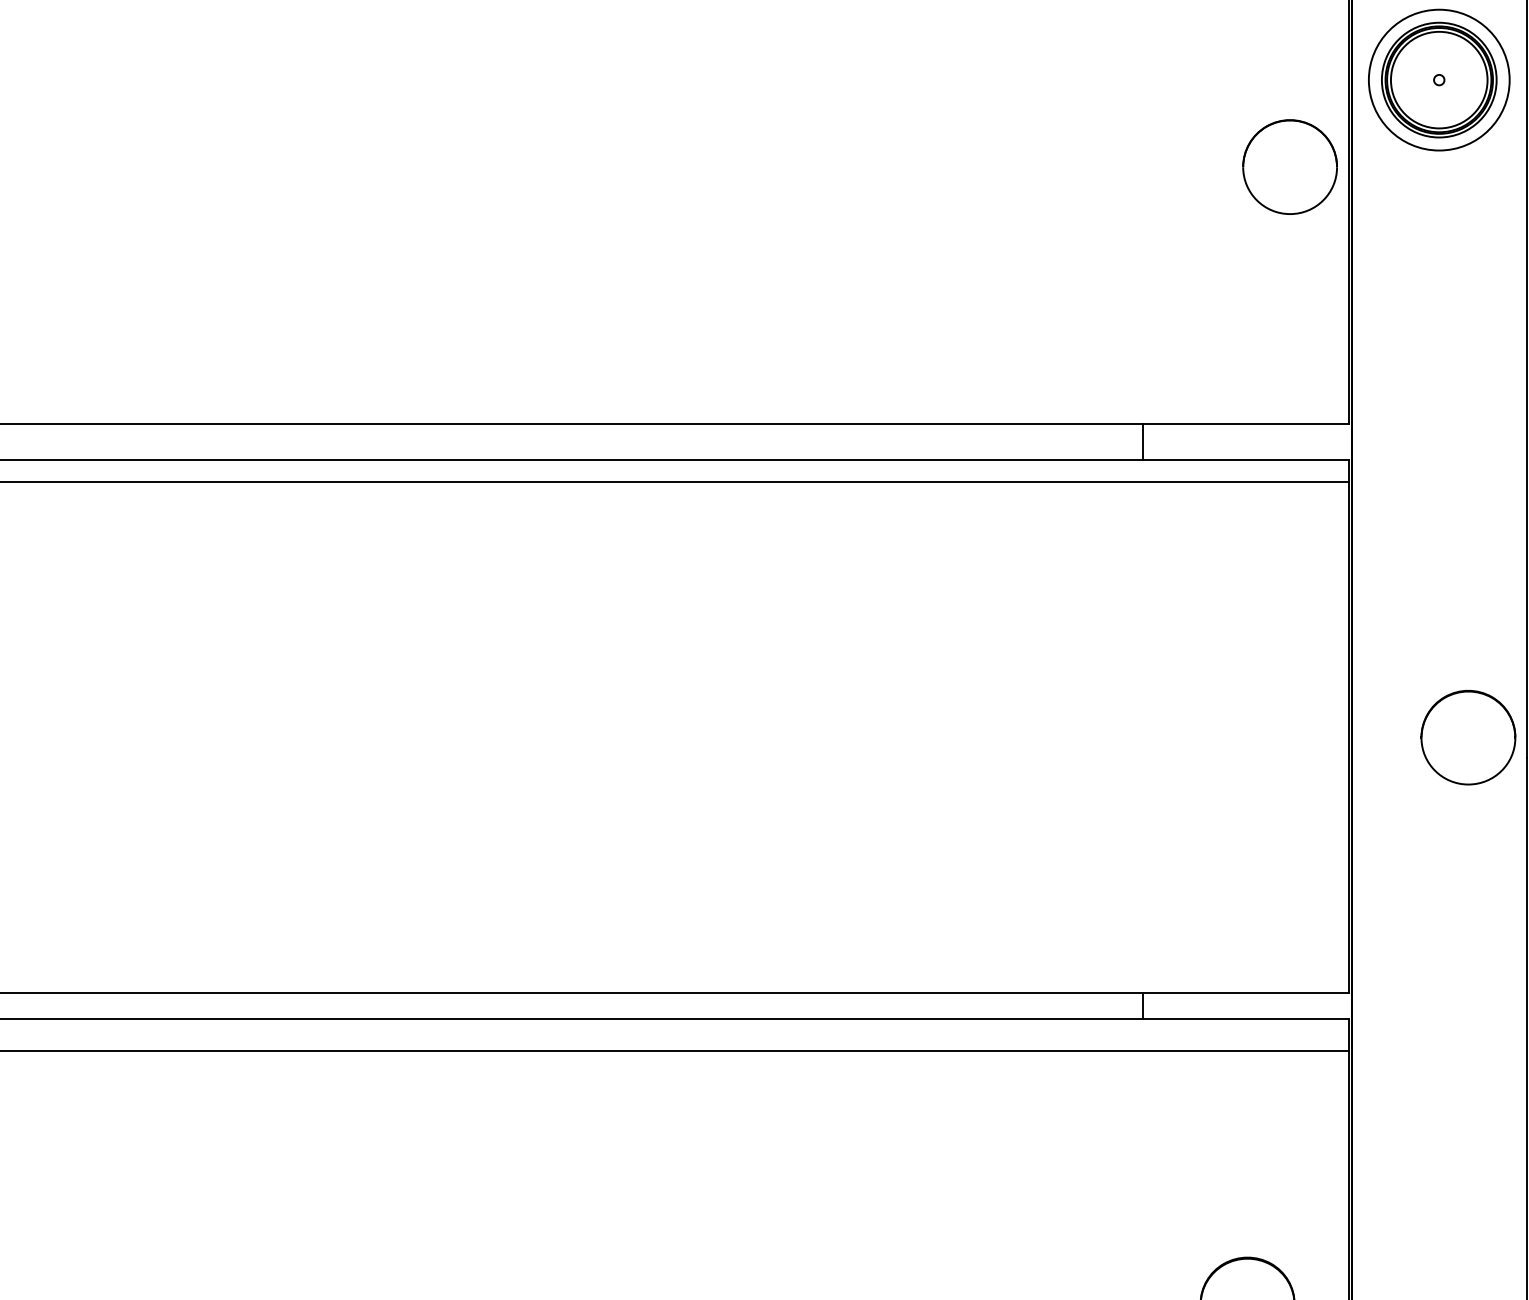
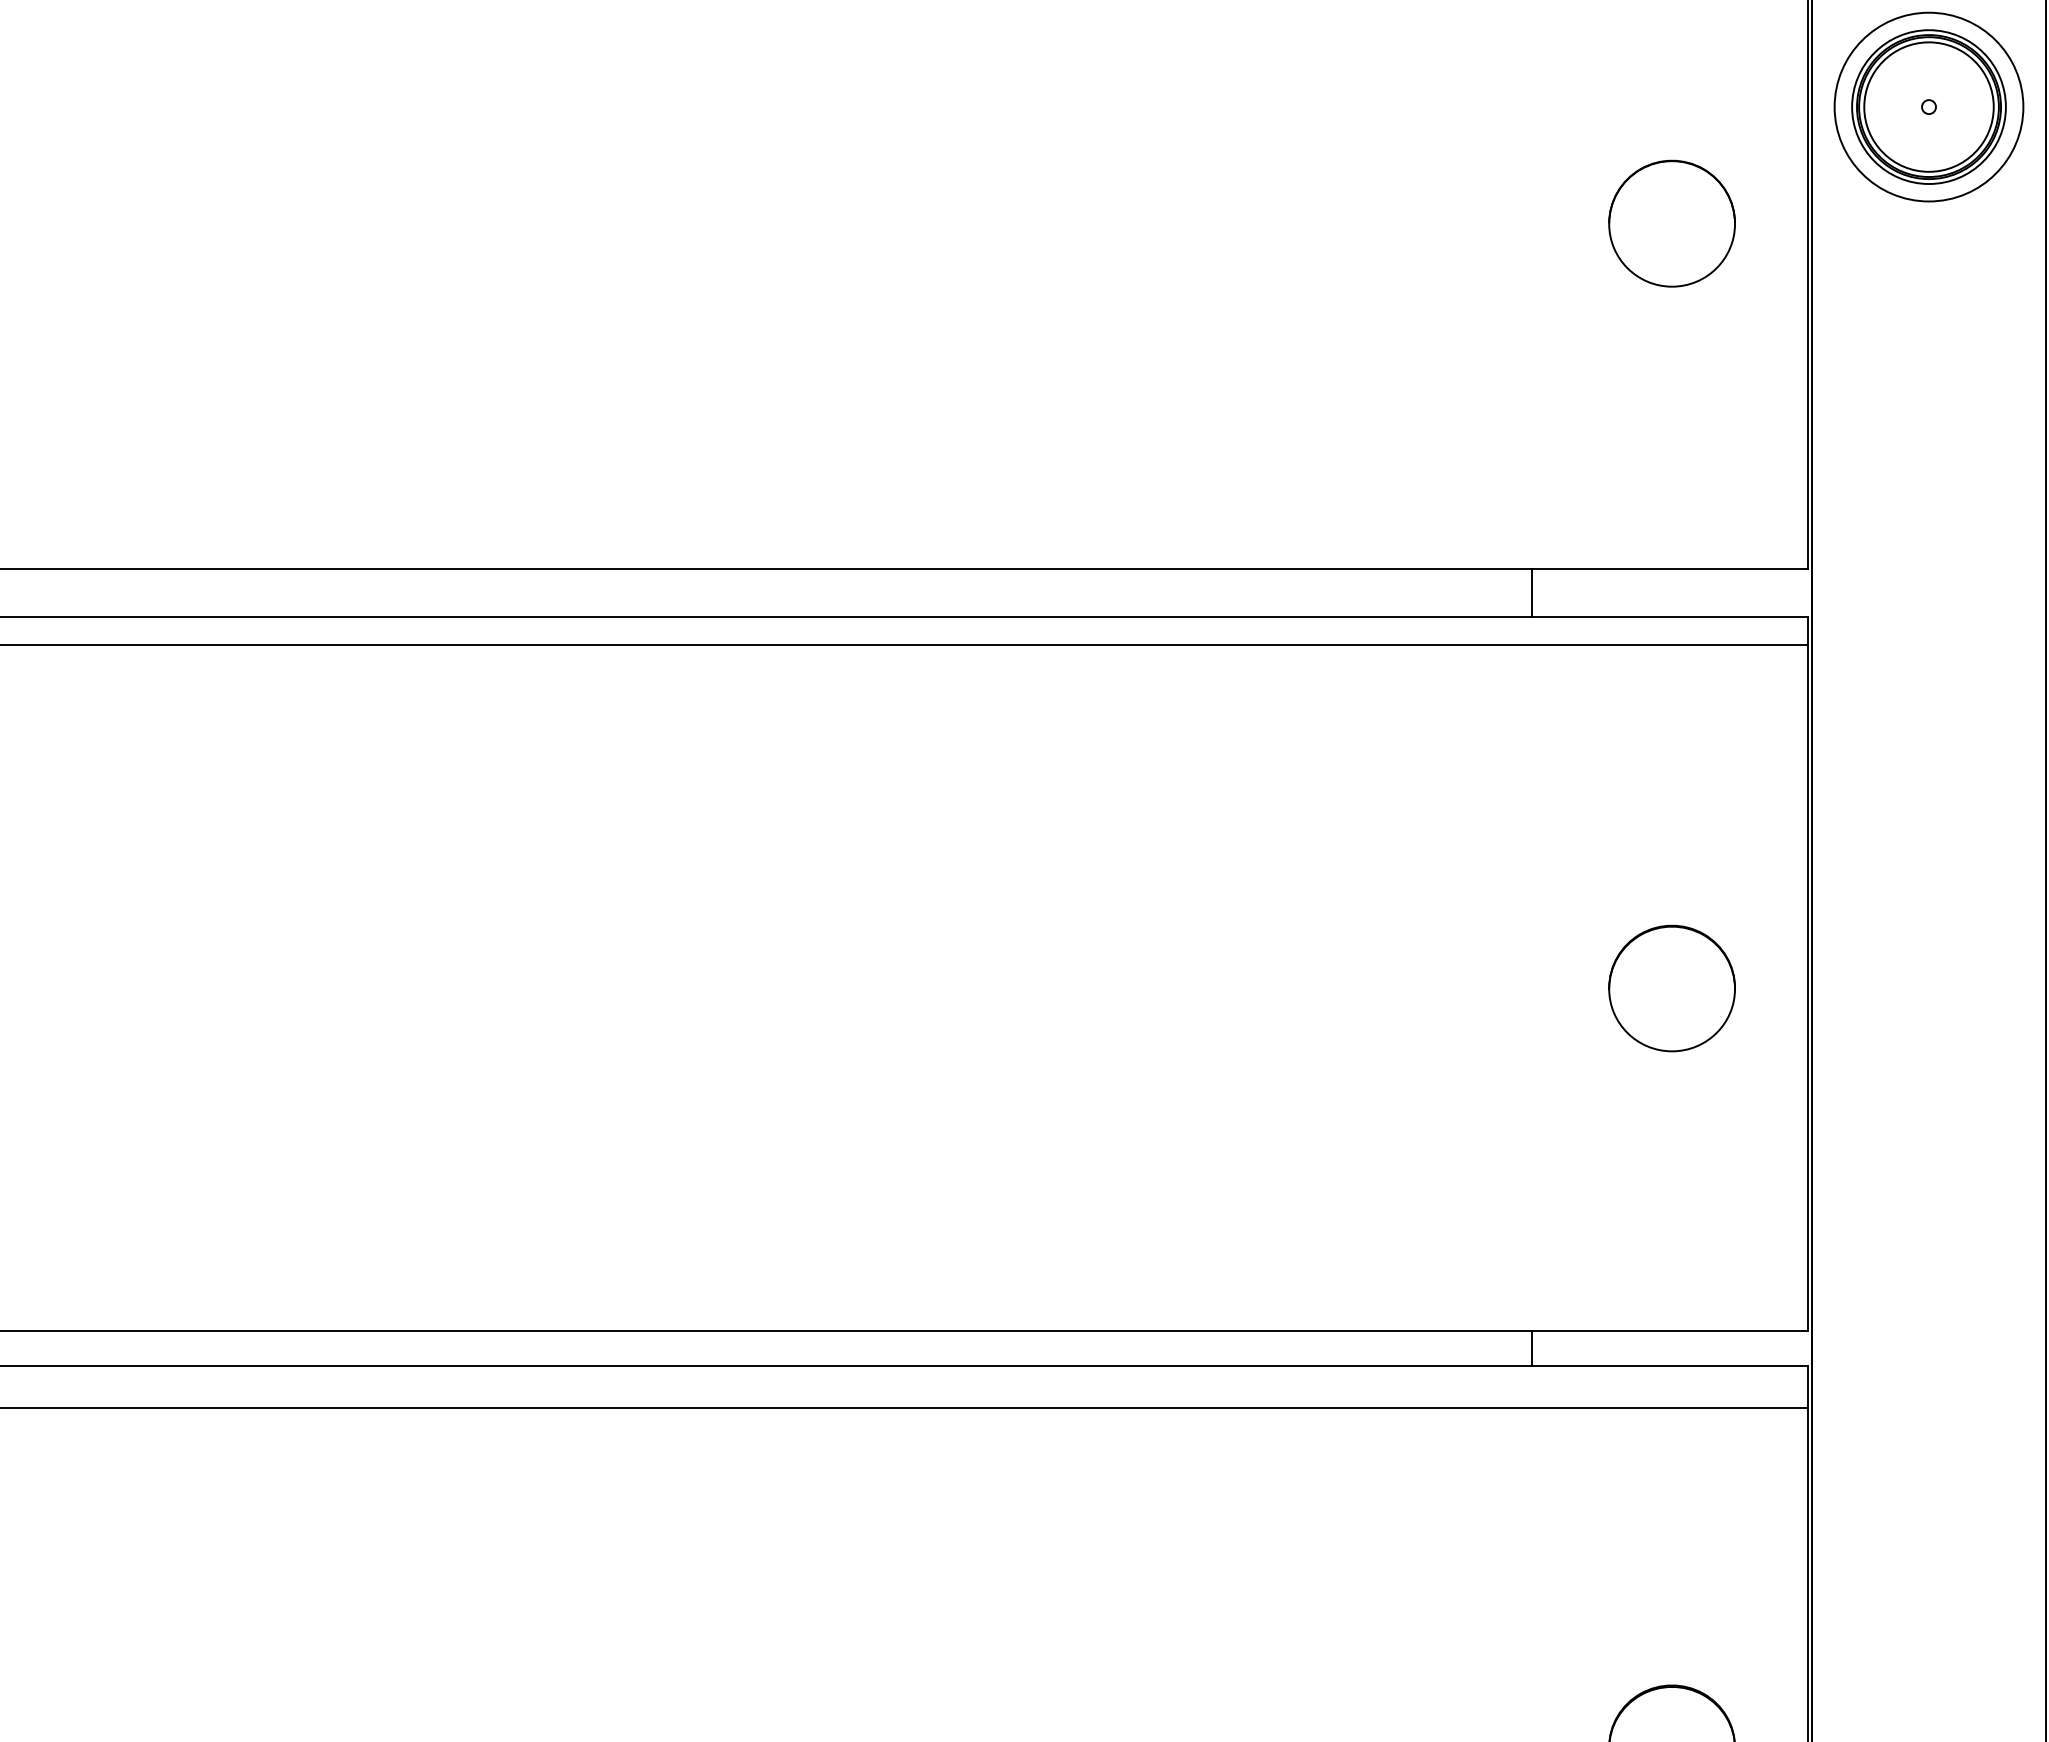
part: (1289, 166) -> (1671, 223), moved
part: (1467, 737) -> (1671, 988), moved

